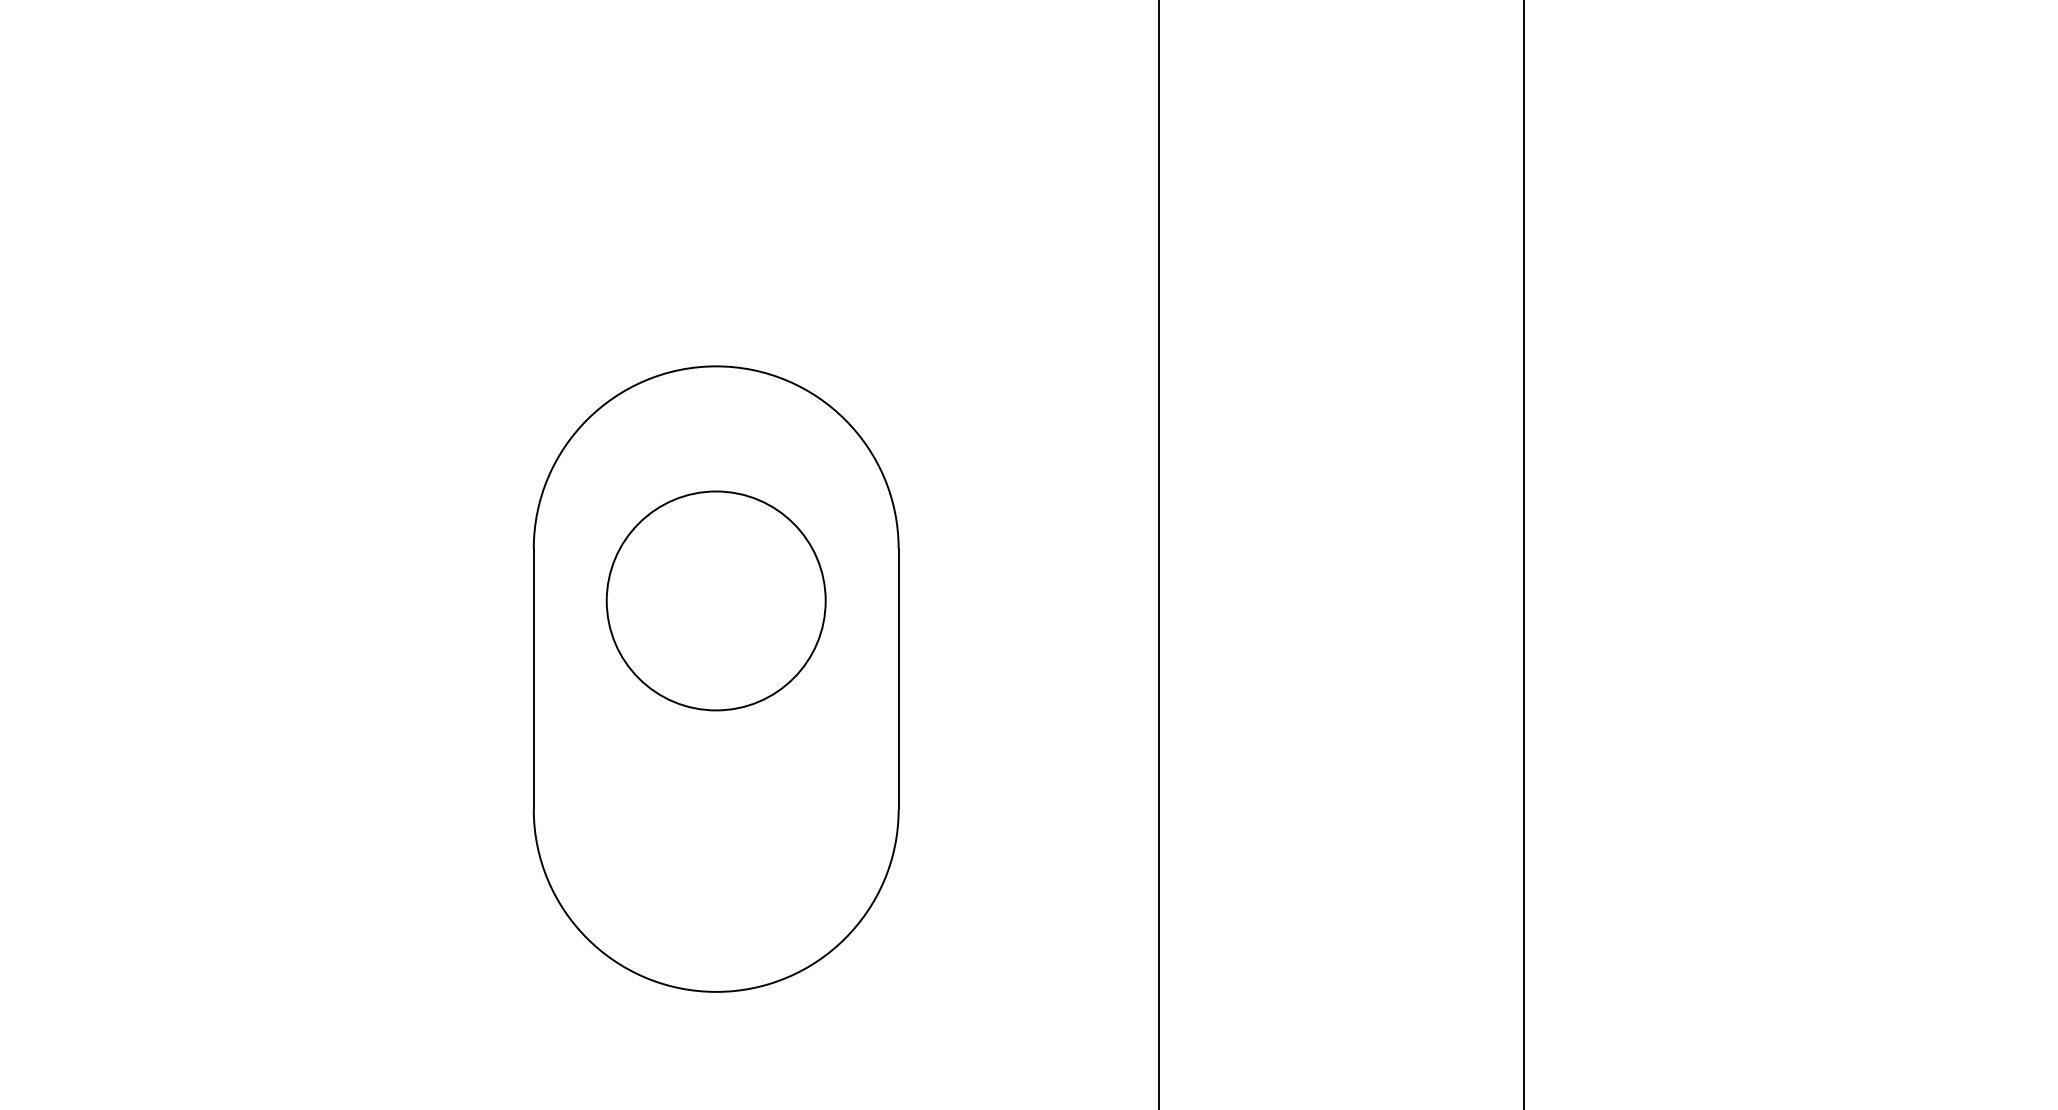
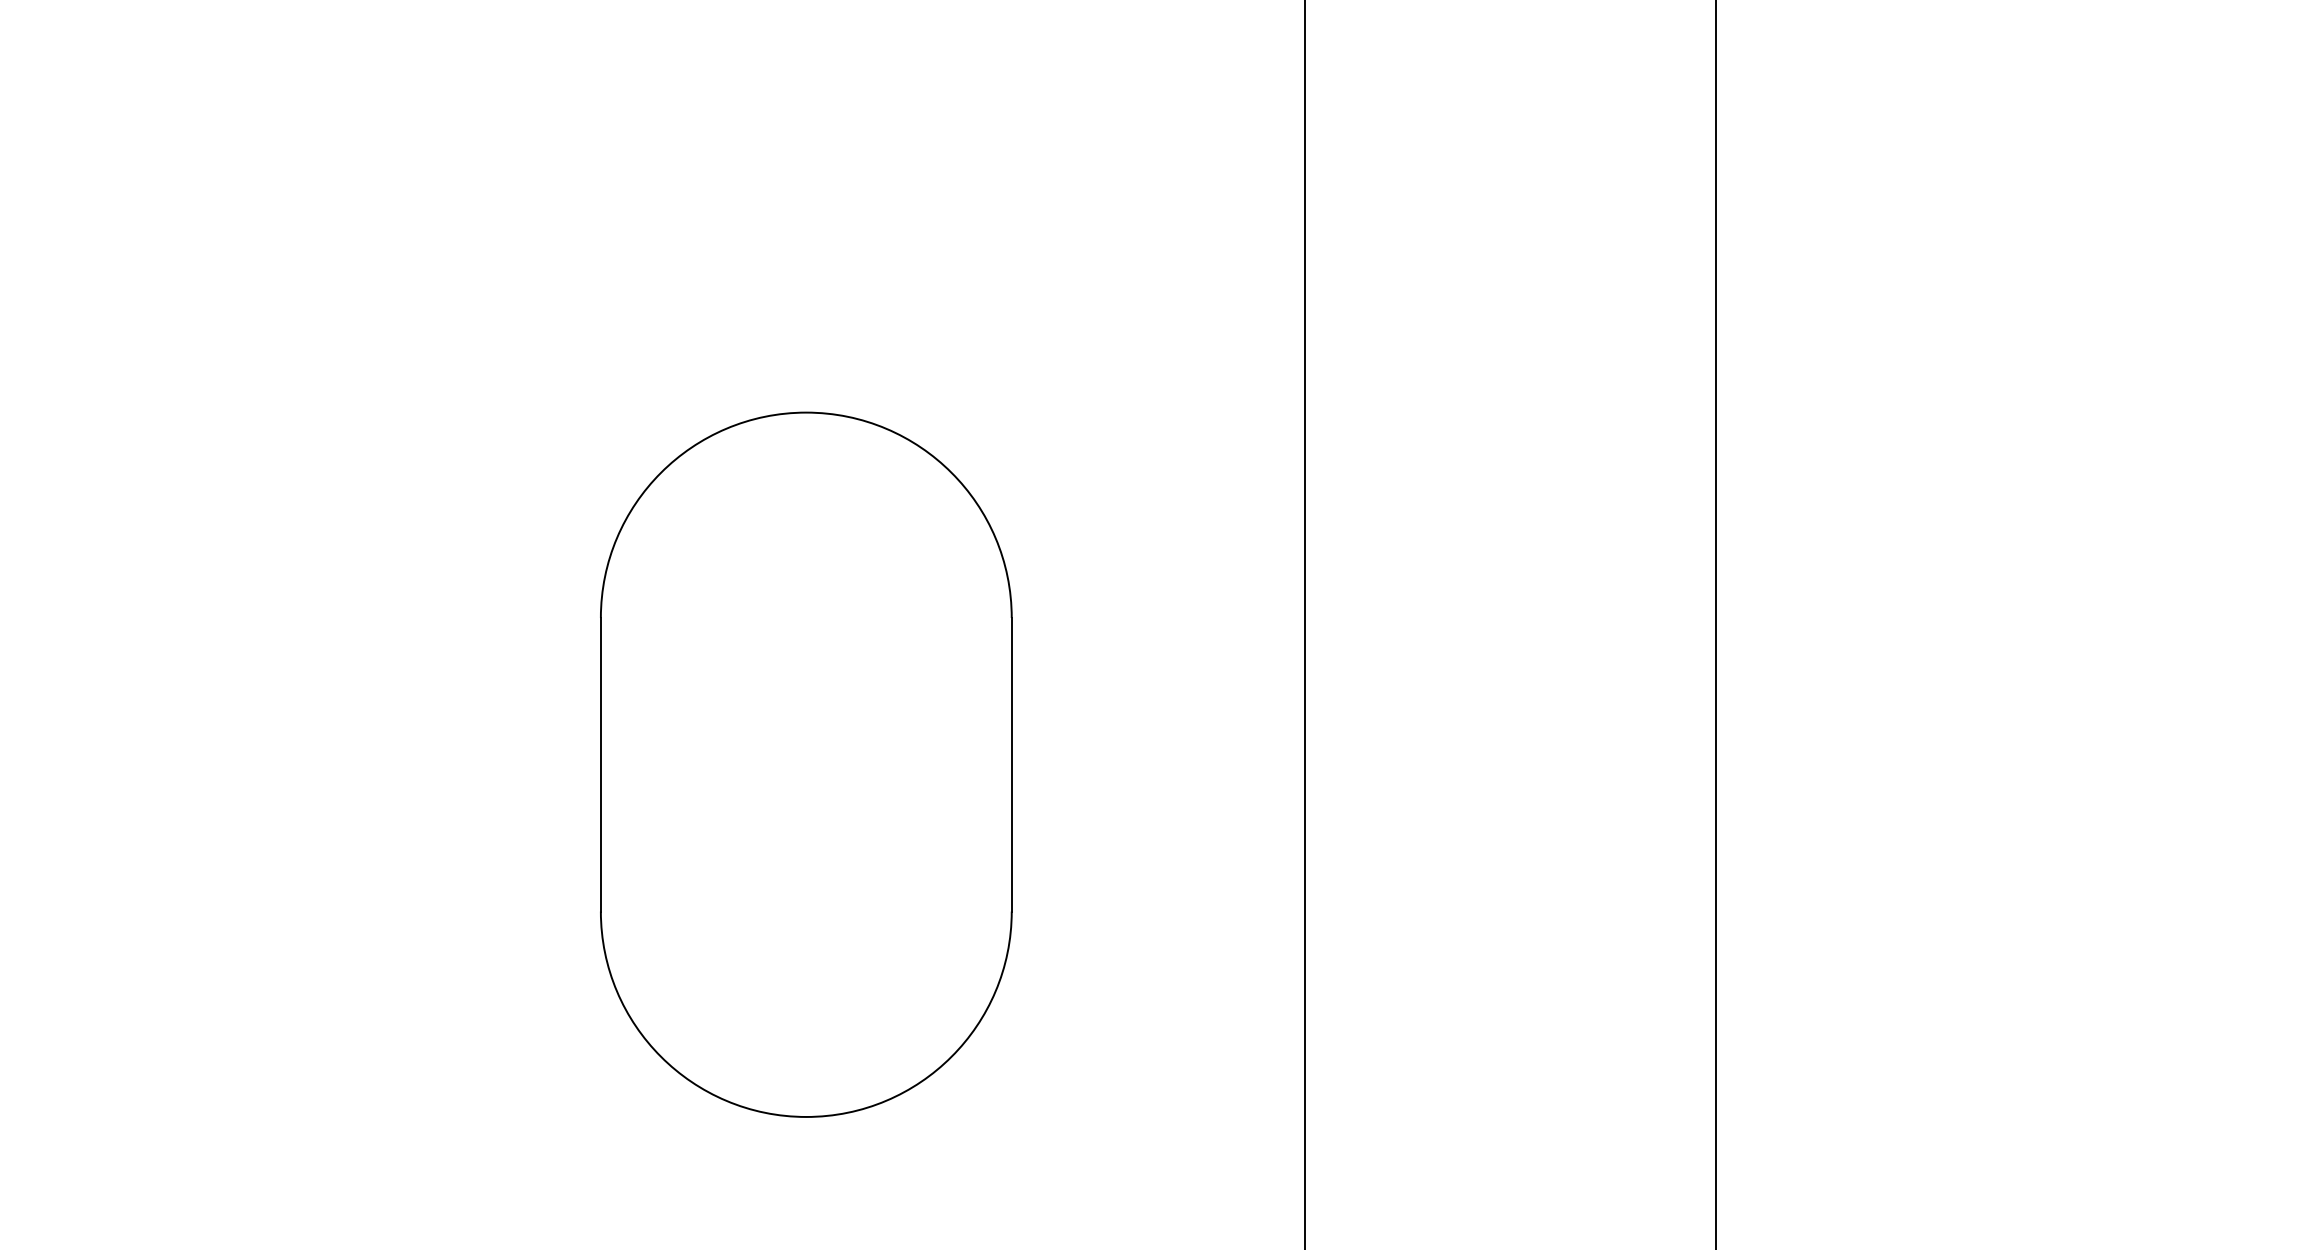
circle: (715, 600) -> (805, 676), removed

